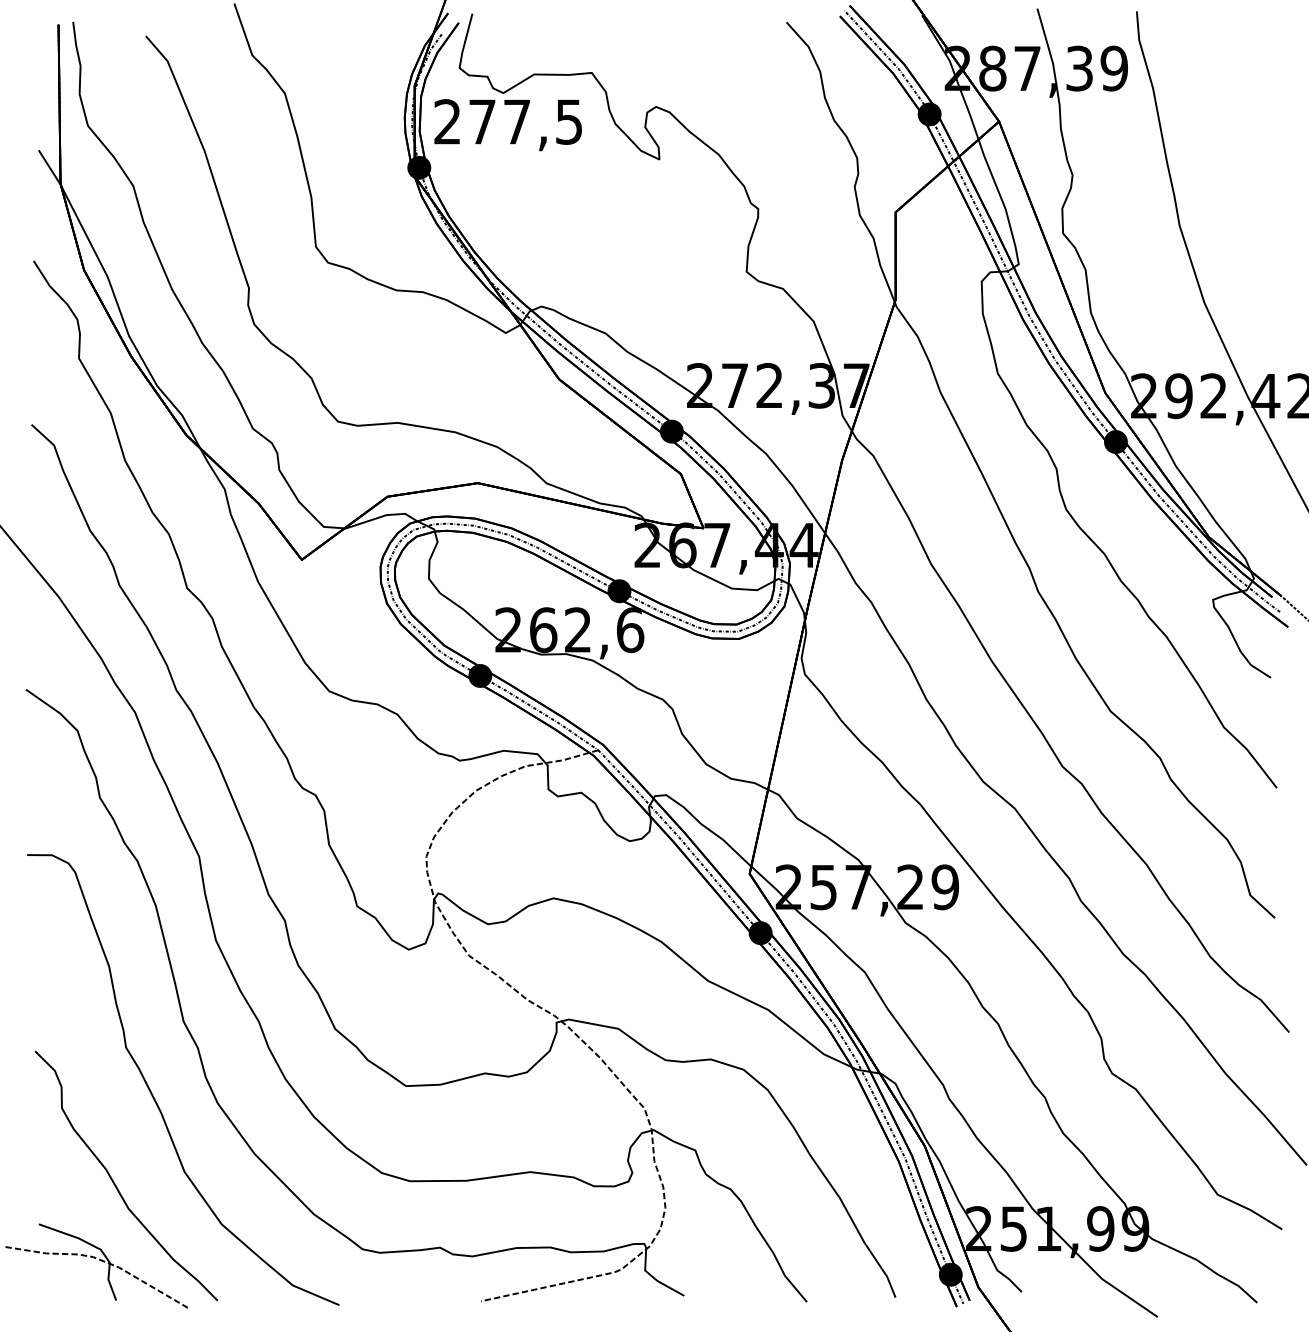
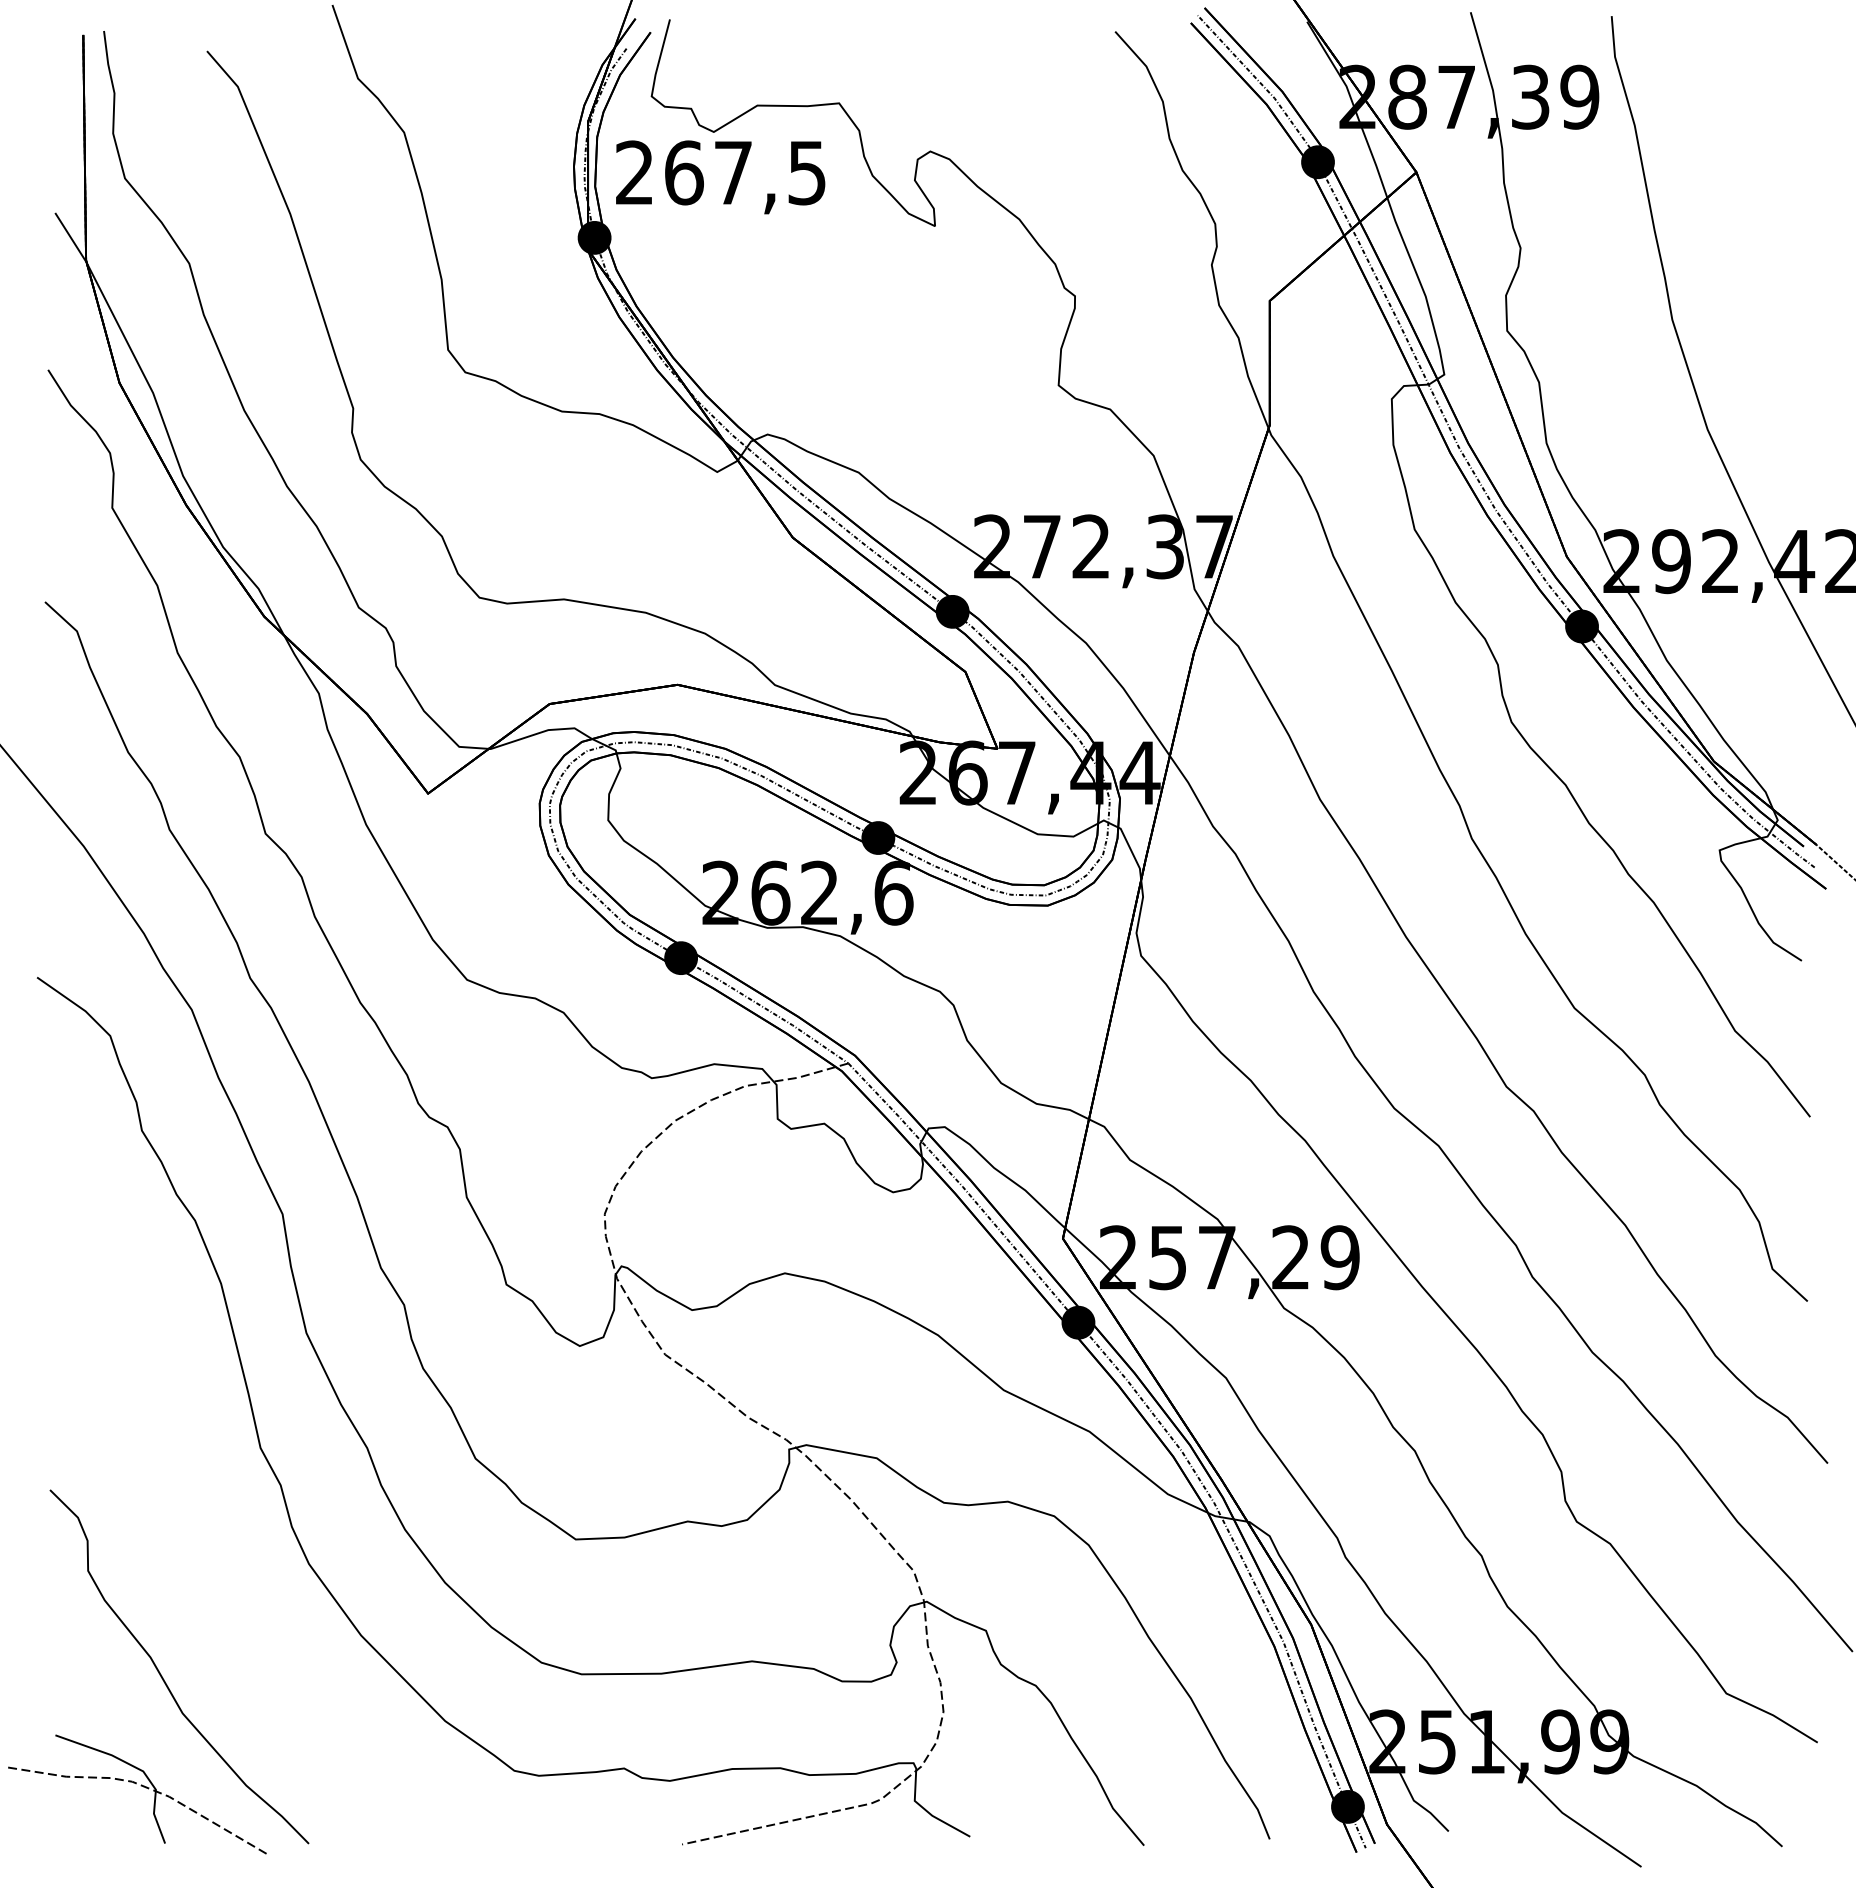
text: (482, 121) -> (684, 172), 277,5 -> 267,5
curve: (153, 1095) -> (217, 1552), removed

